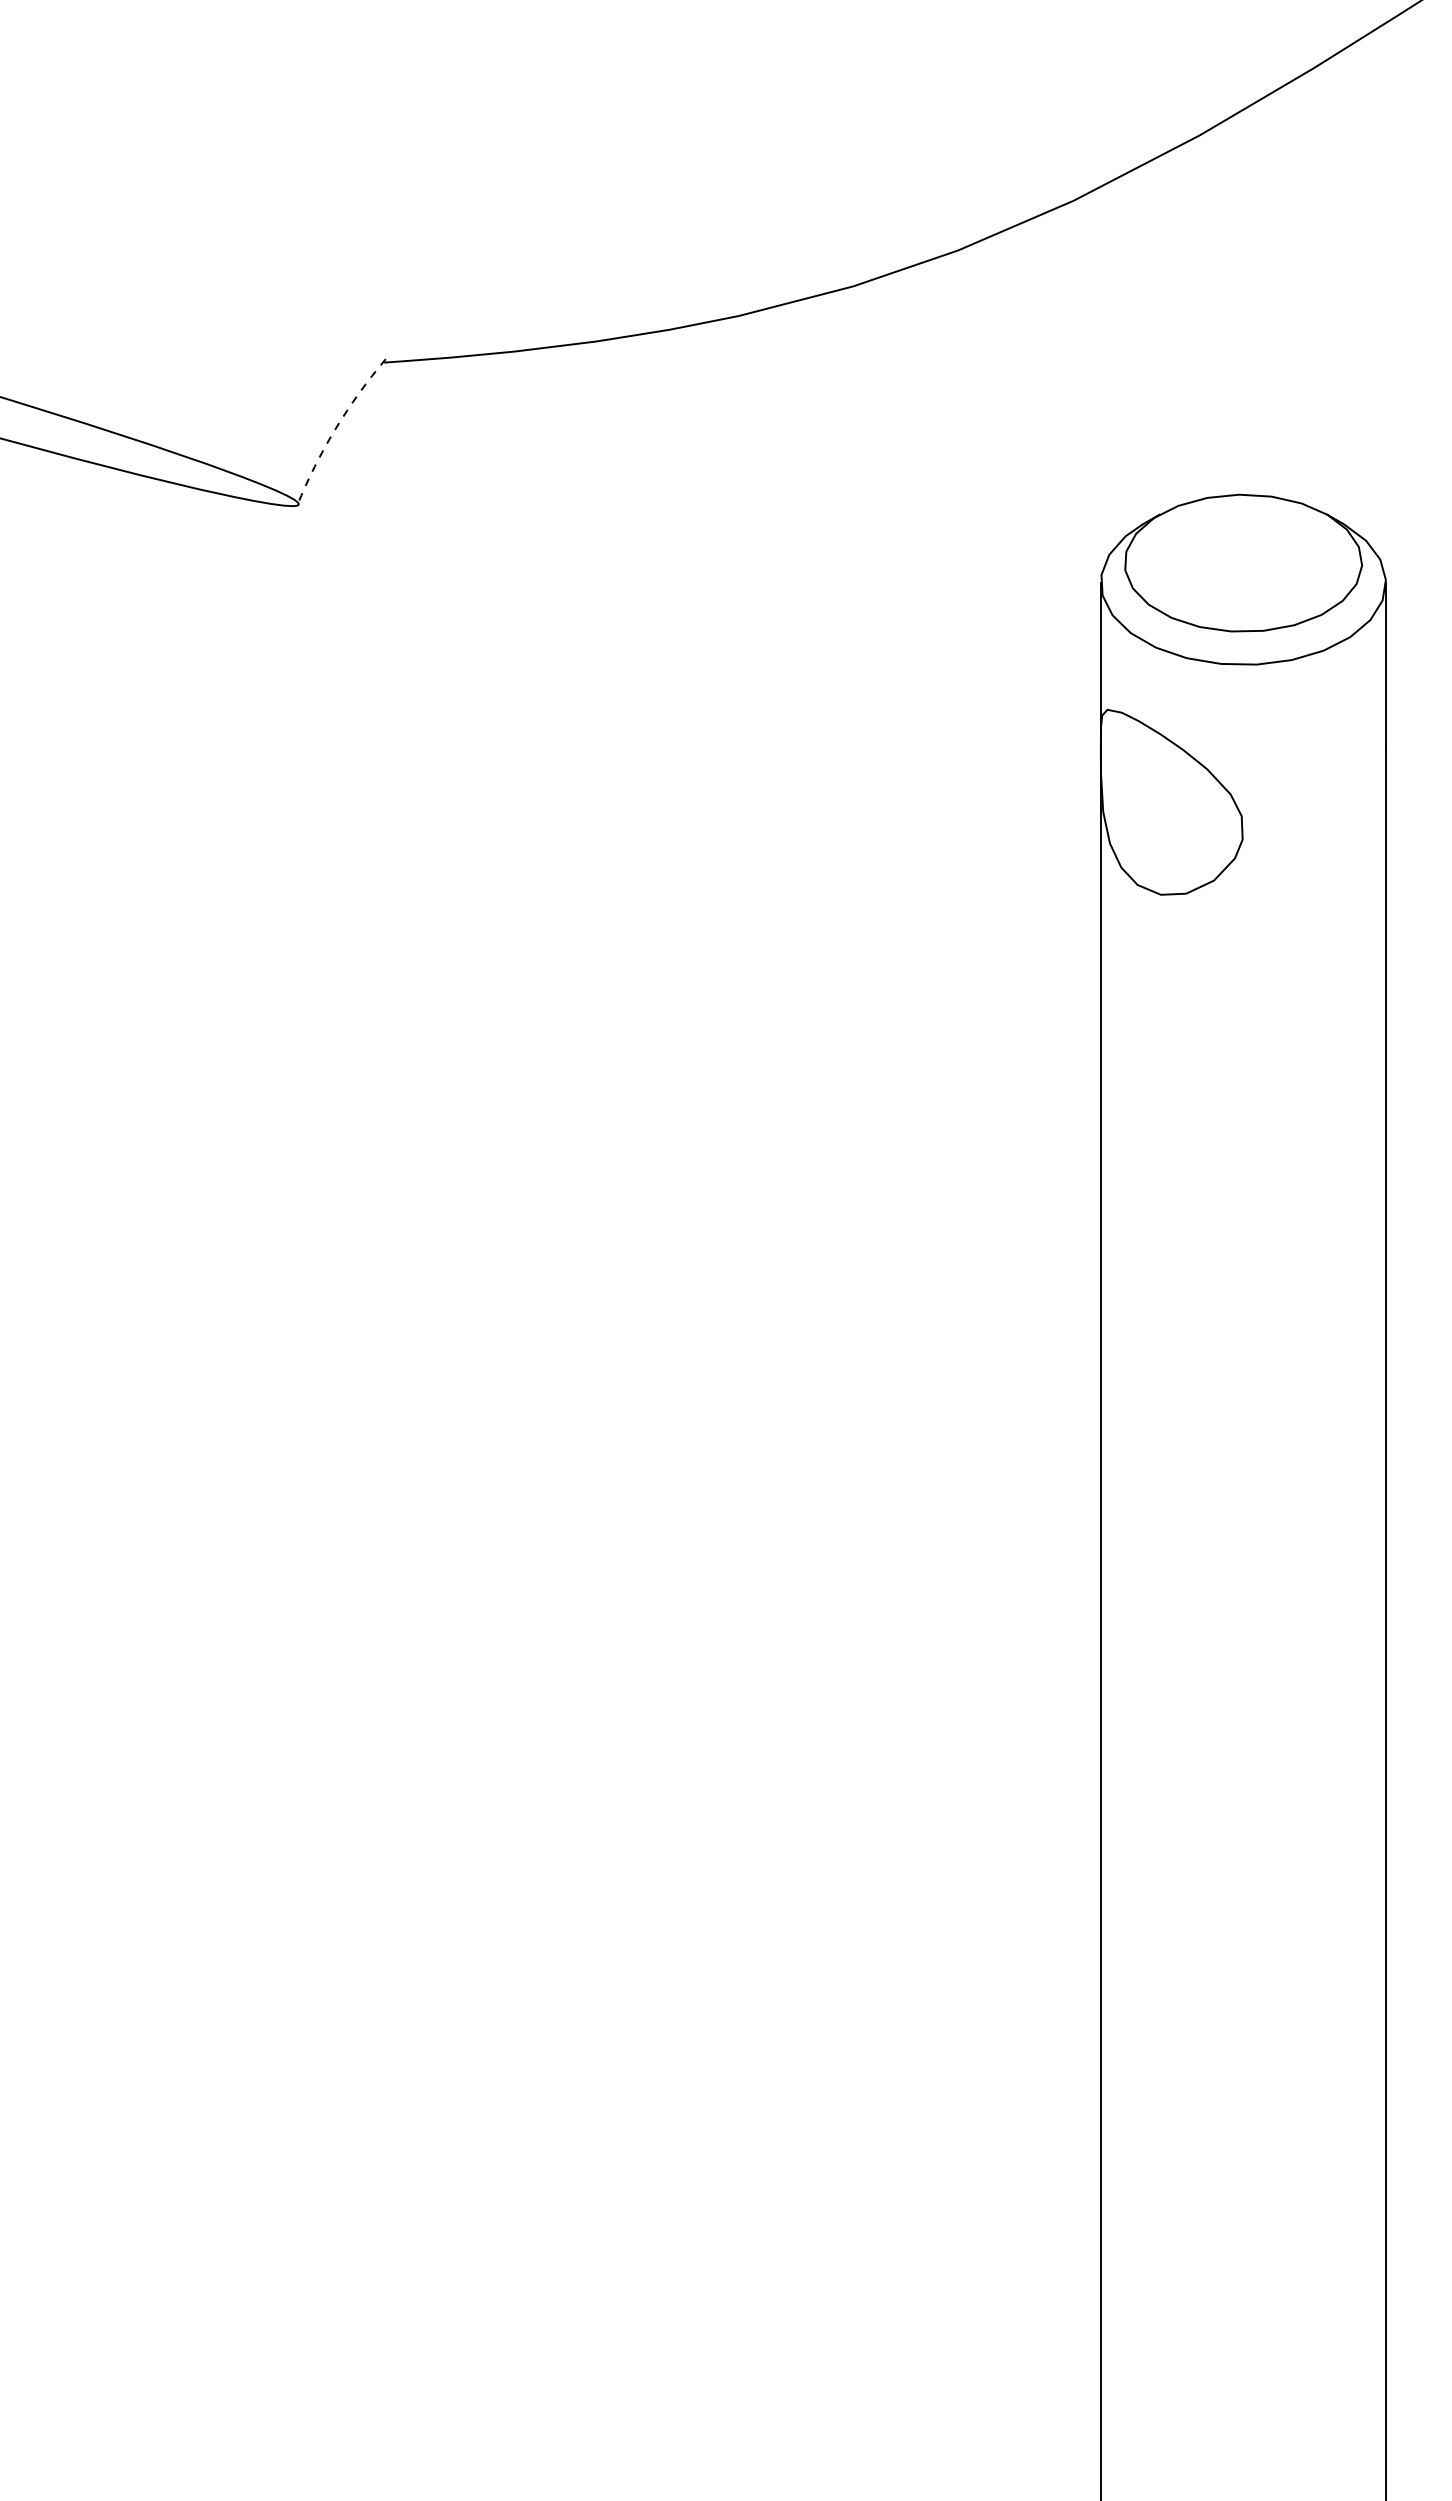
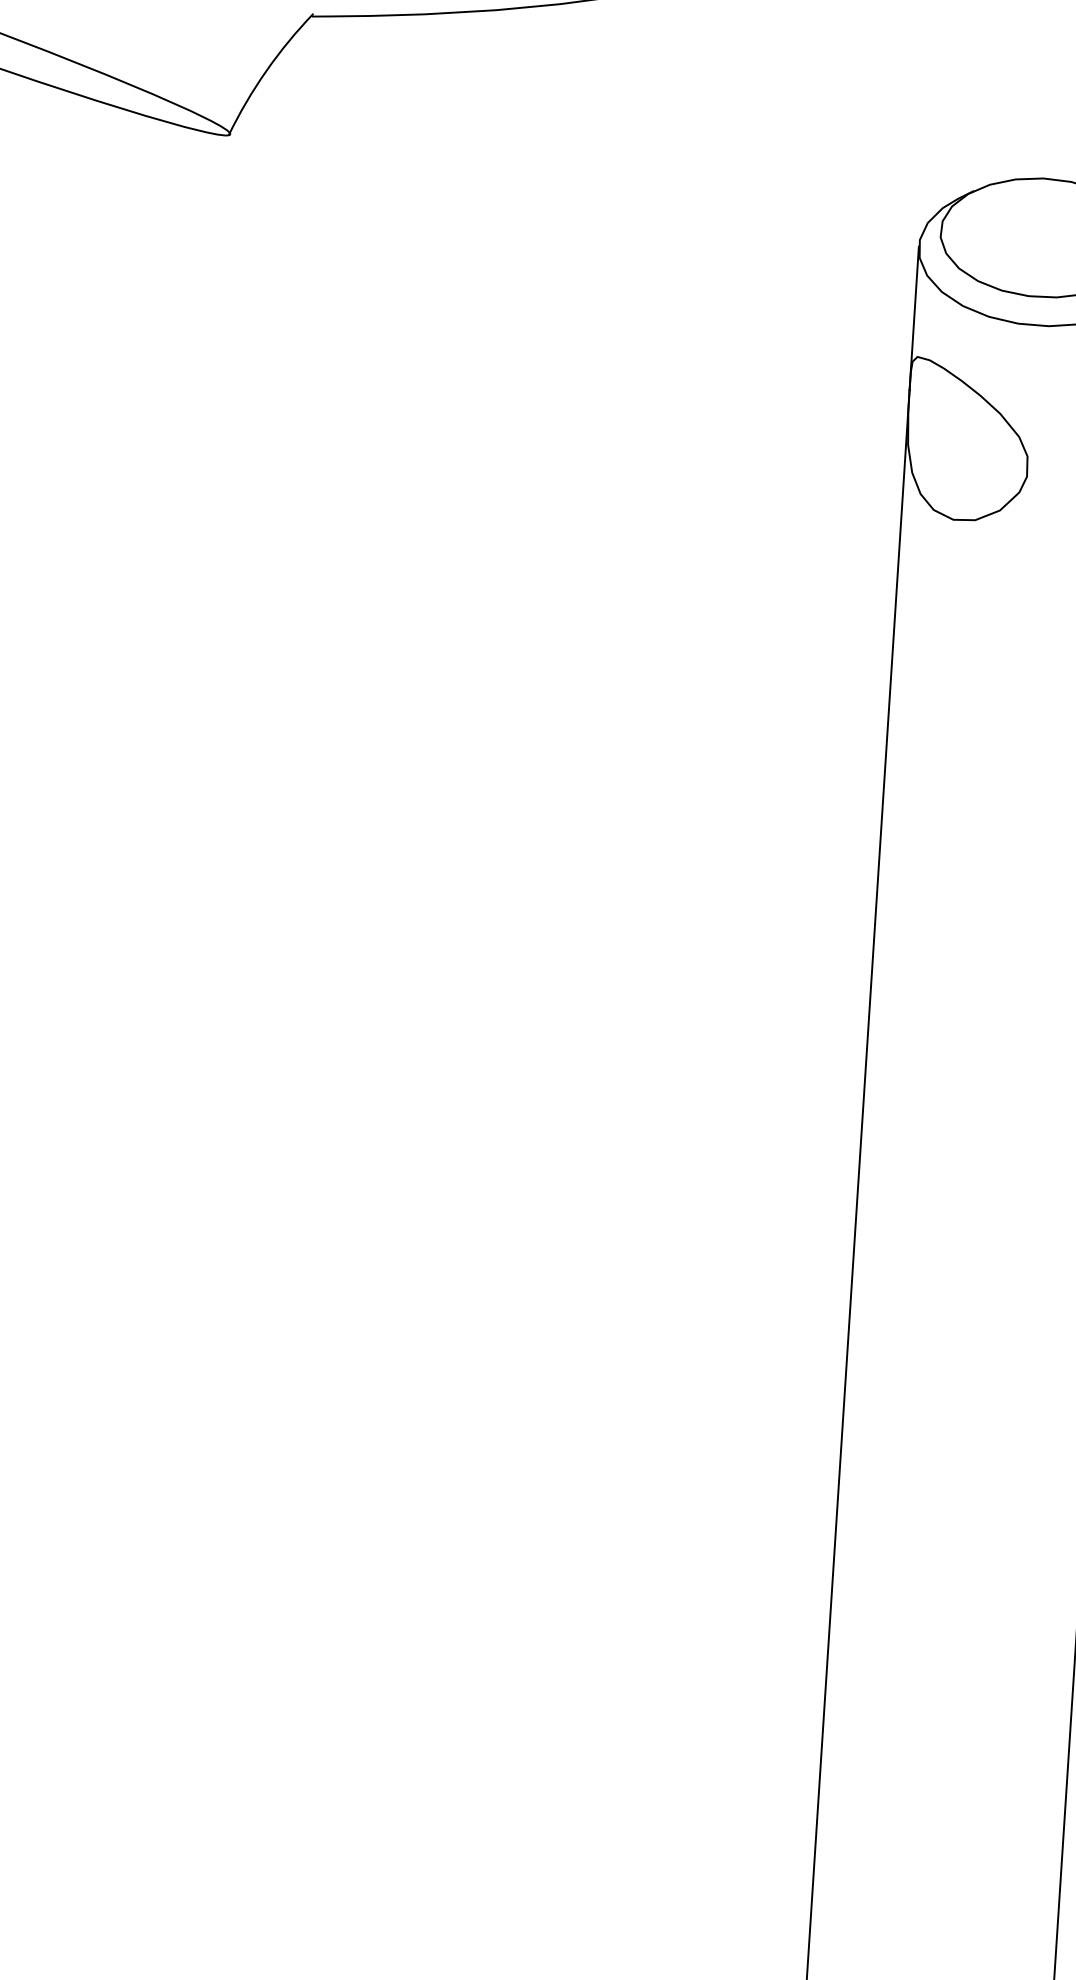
arc: (335, 428) -> (266, 70), dashed -> solid

